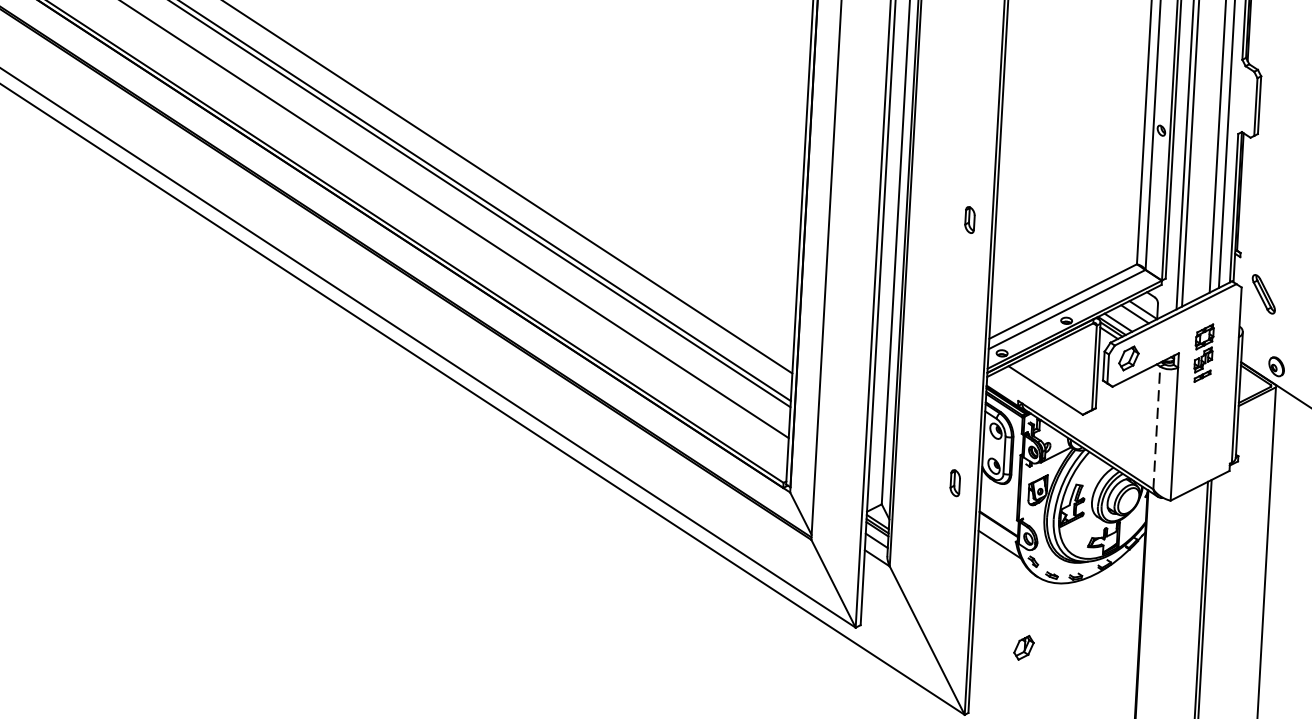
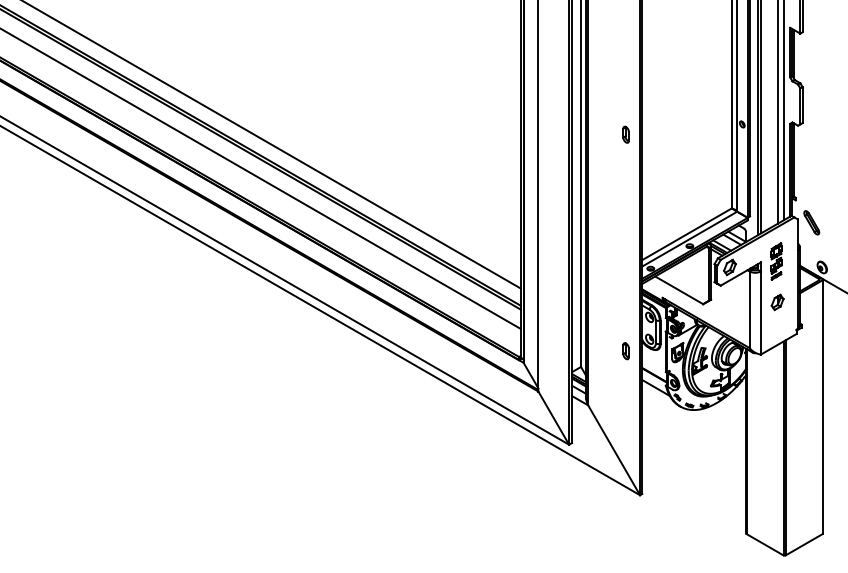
part: (969, 219) -> (625, 134), moved
line: (1156, 427) -> (749, 309), dashed -> solid
part: (1023, 647) -> (777, 302), moved

